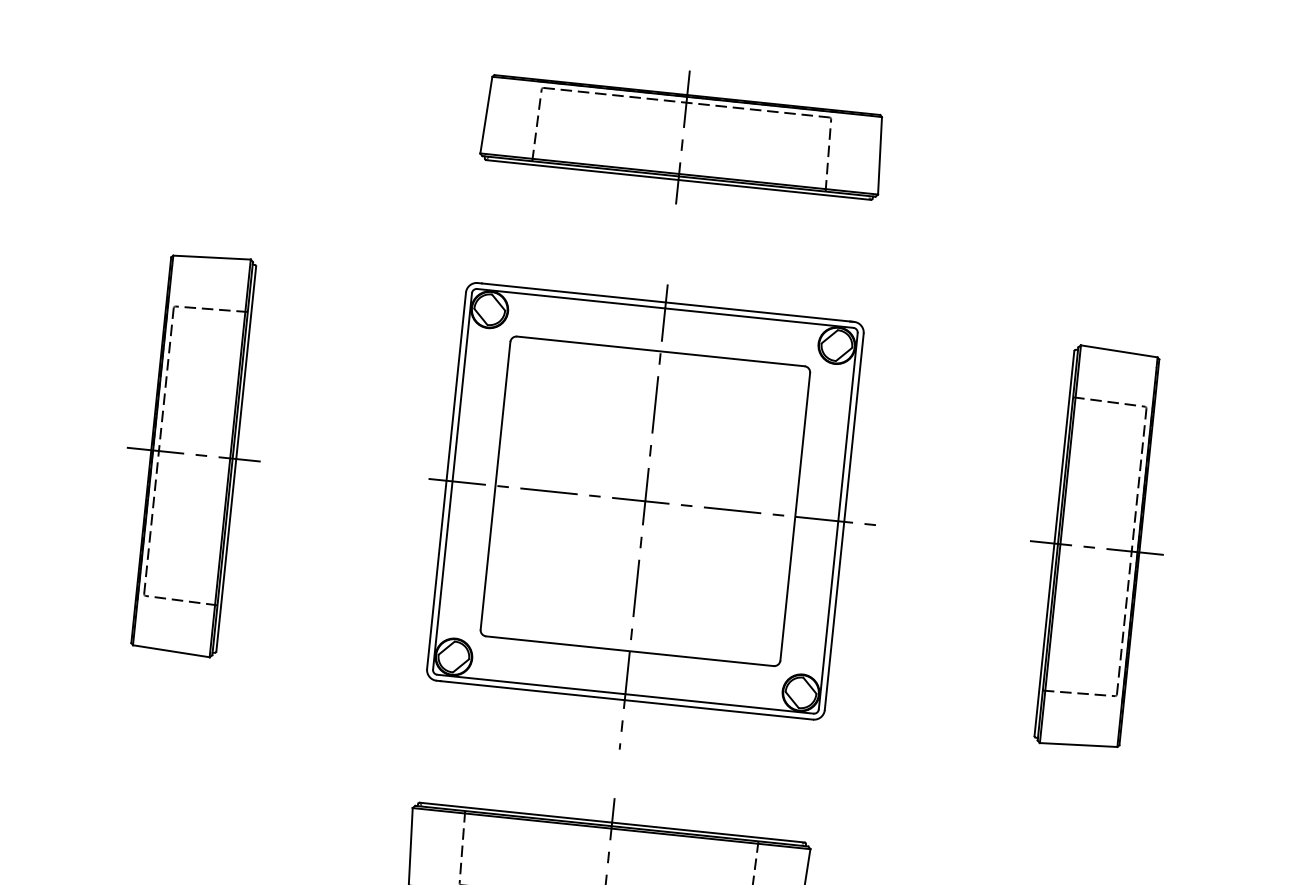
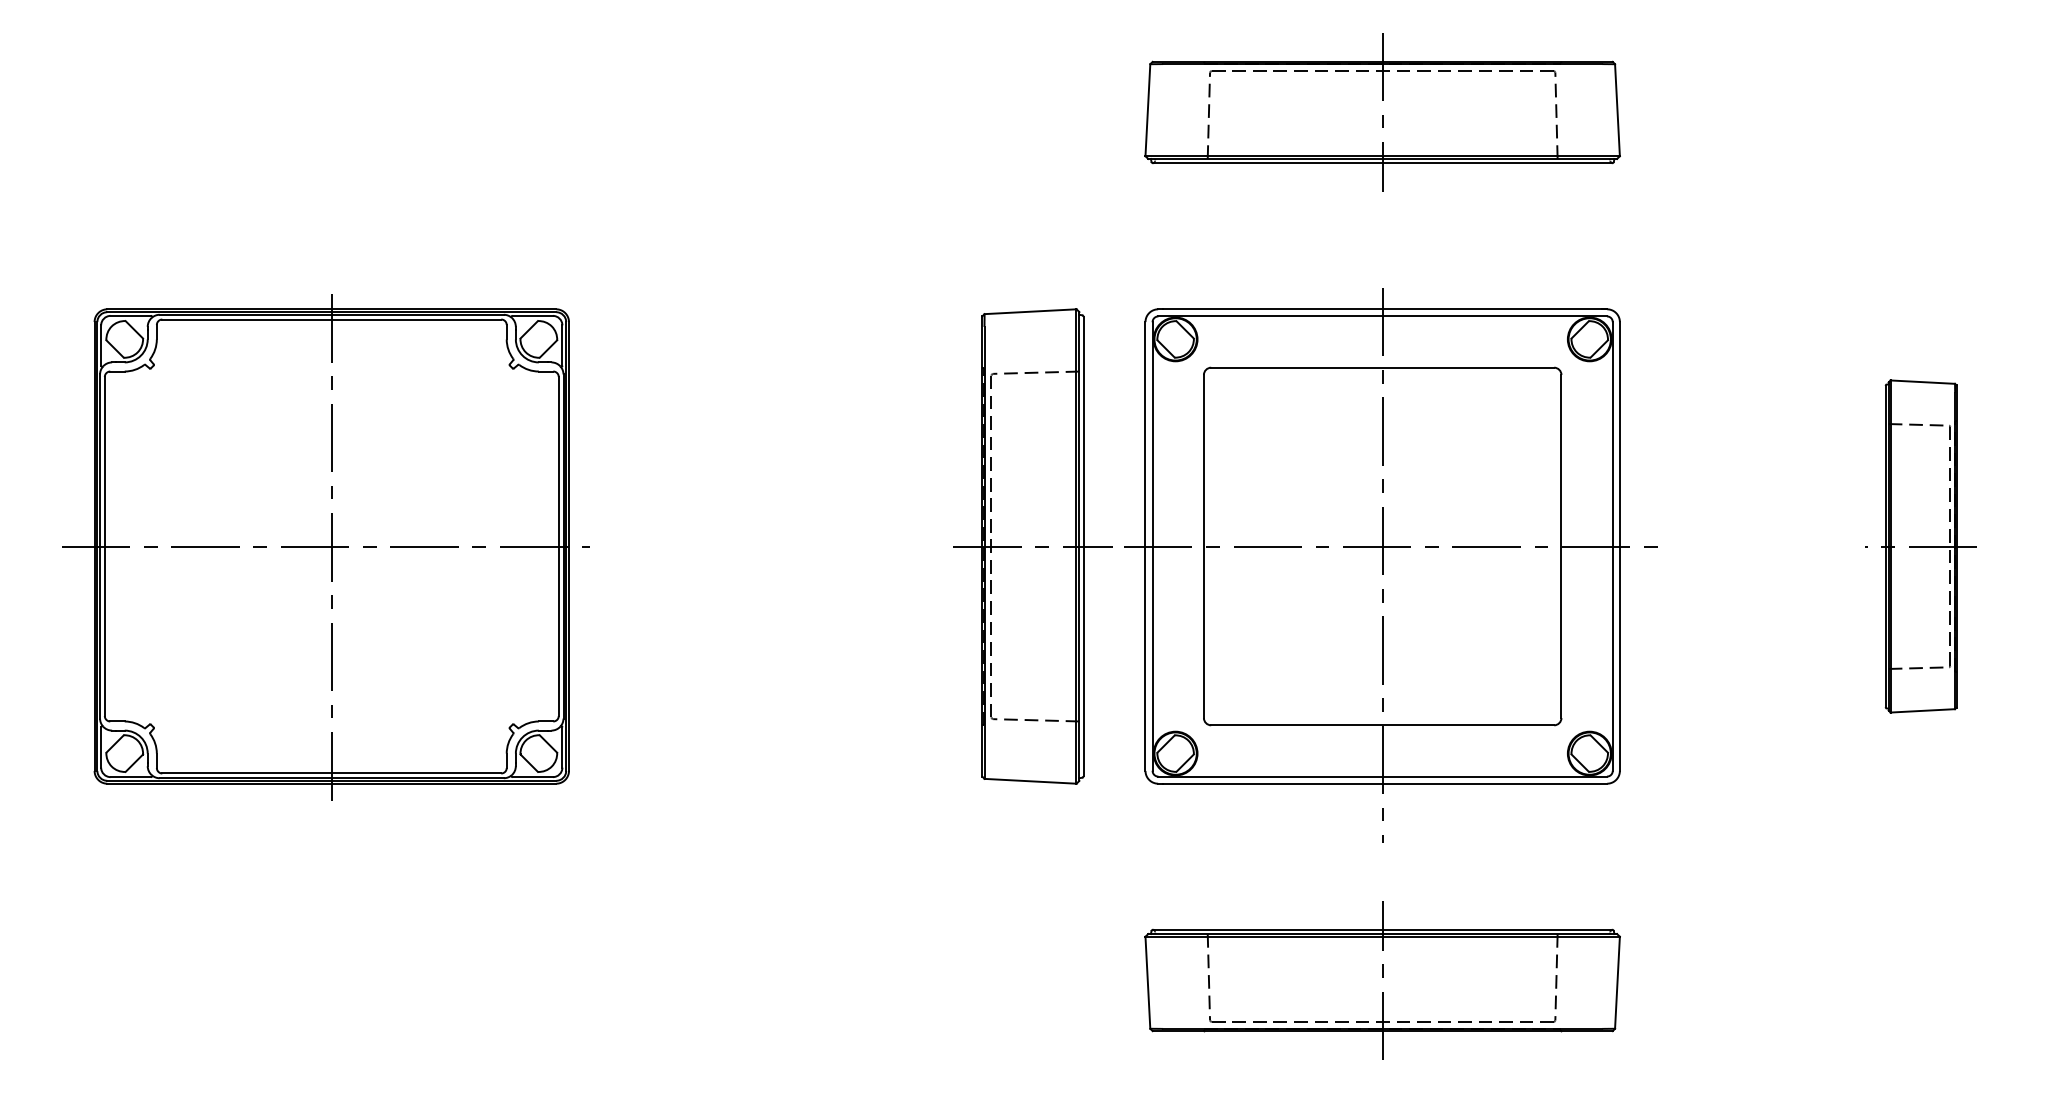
part: (193, 454) -> (1032, 546), moved
part: (1096, 547) -> (1920, 546), size x0.7

